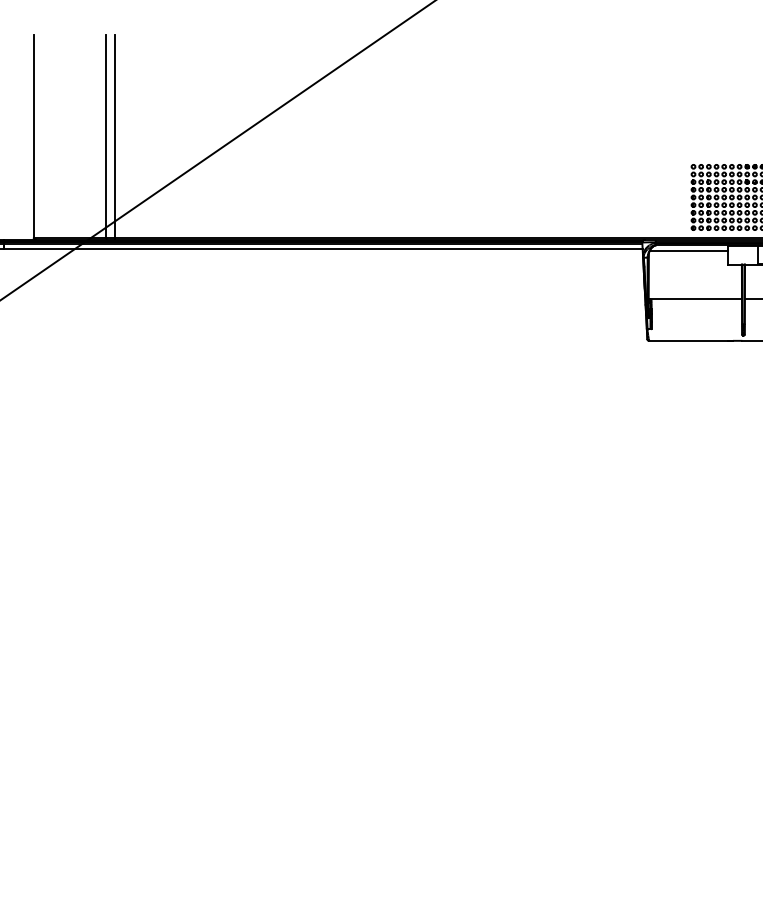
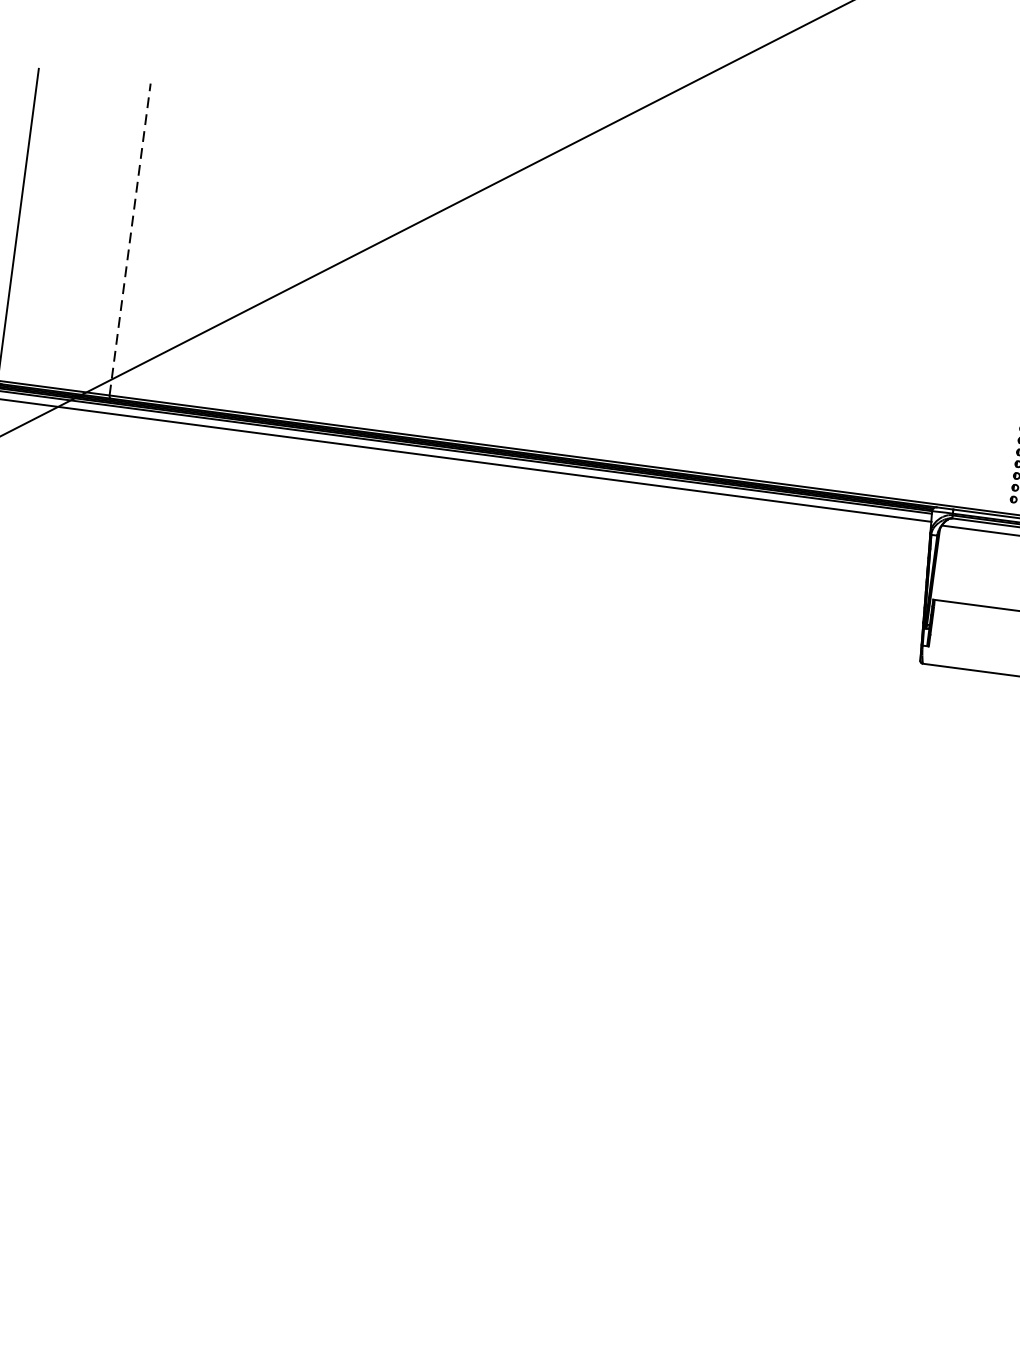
line: (106, 135) -> (130, 238), solid -> dashed
line: (115, 136) -> (144, 241), removed

